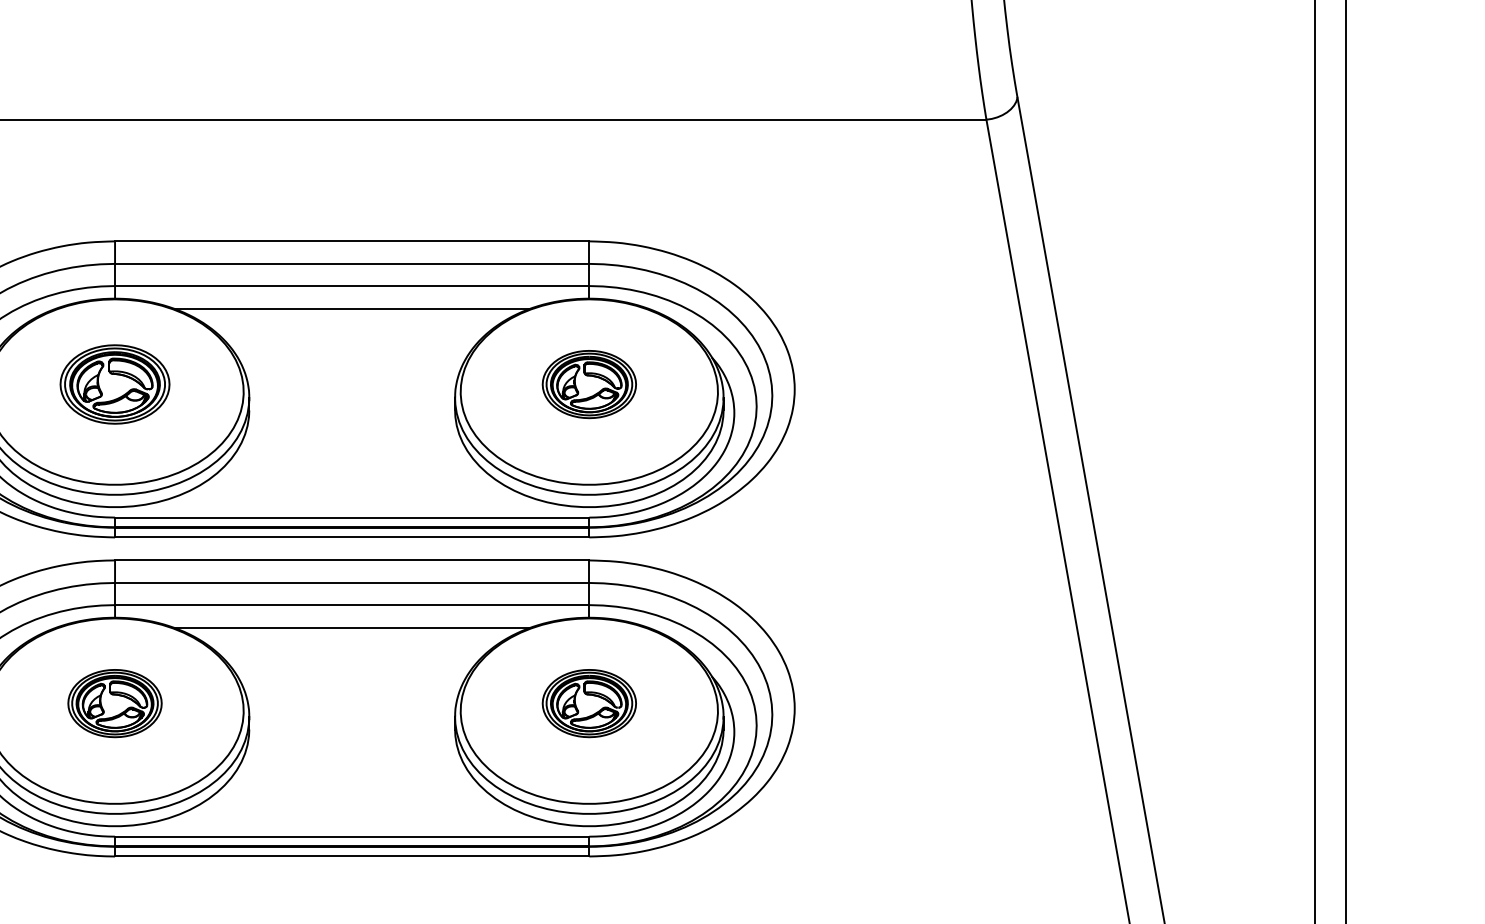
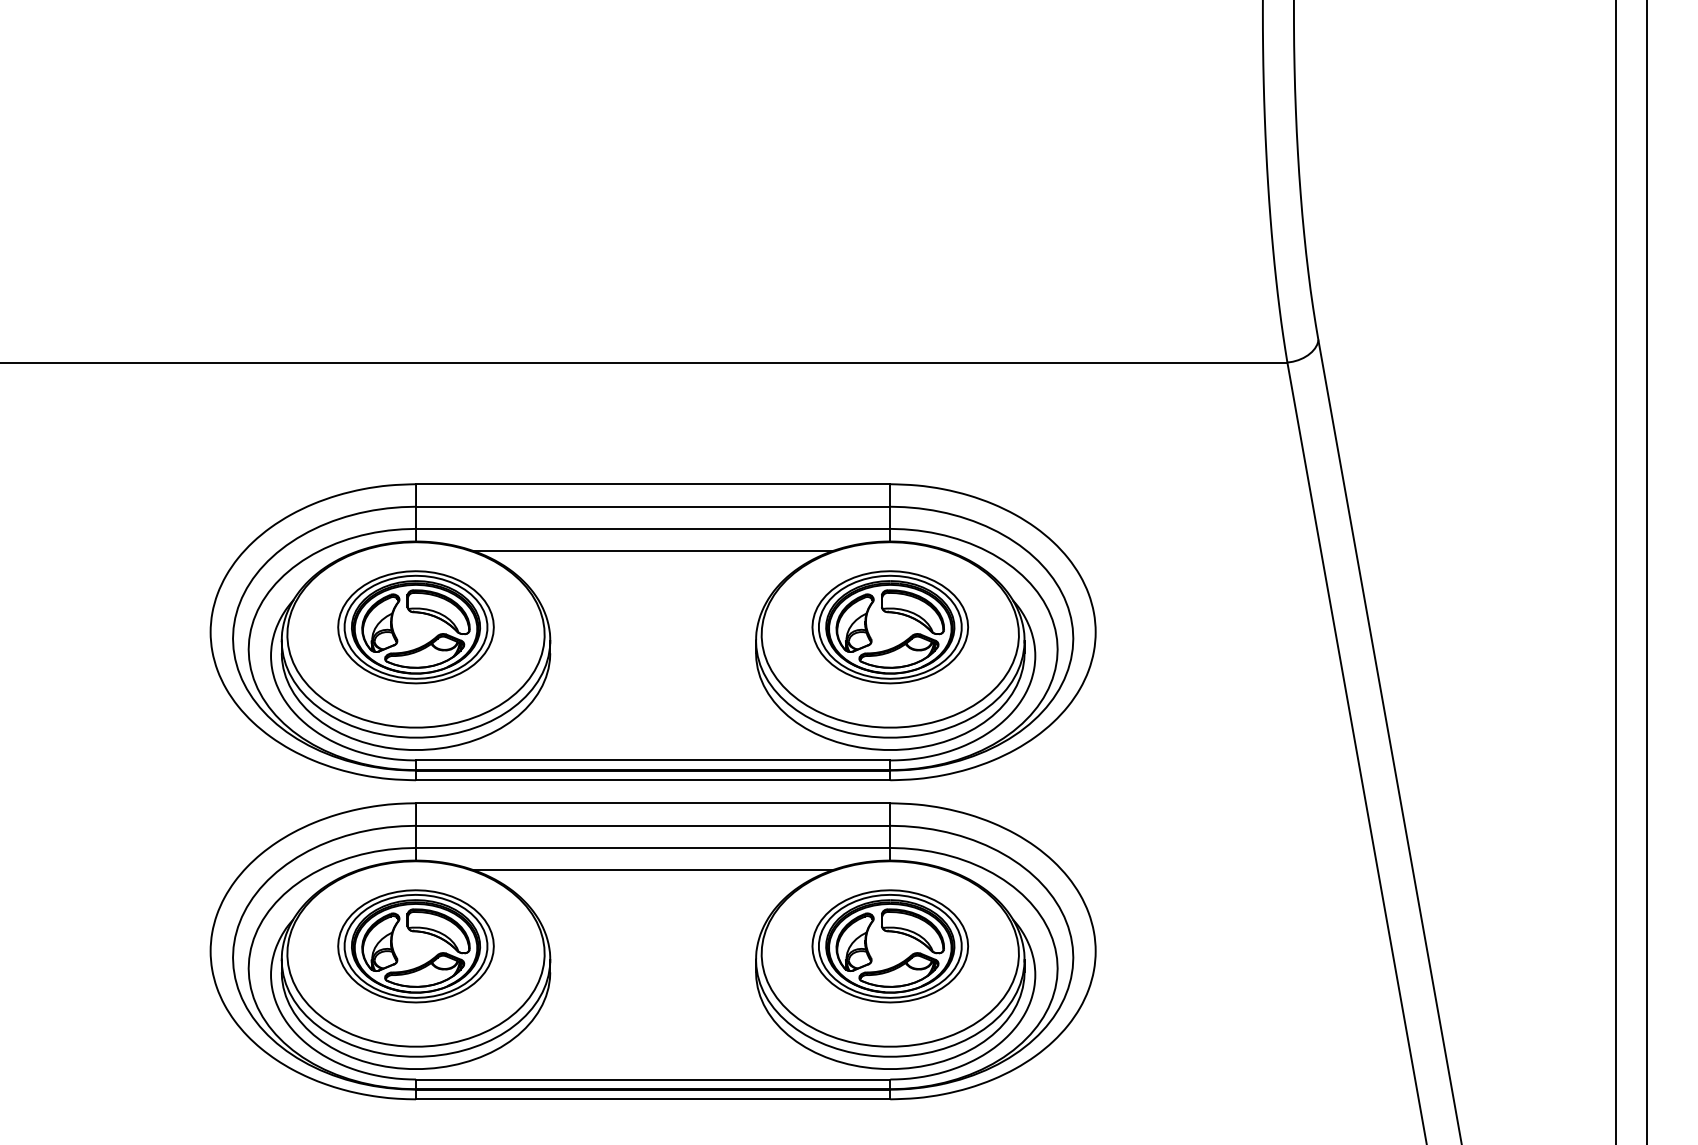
part: (114, 384) -> (415, 627), size x1.43
part: (589, 384) -> (890, 627), size x1.67
part: (114, 703) -> (415, 946), size x1.67
part: (589, 703) -> (890, 946), size x1.67

